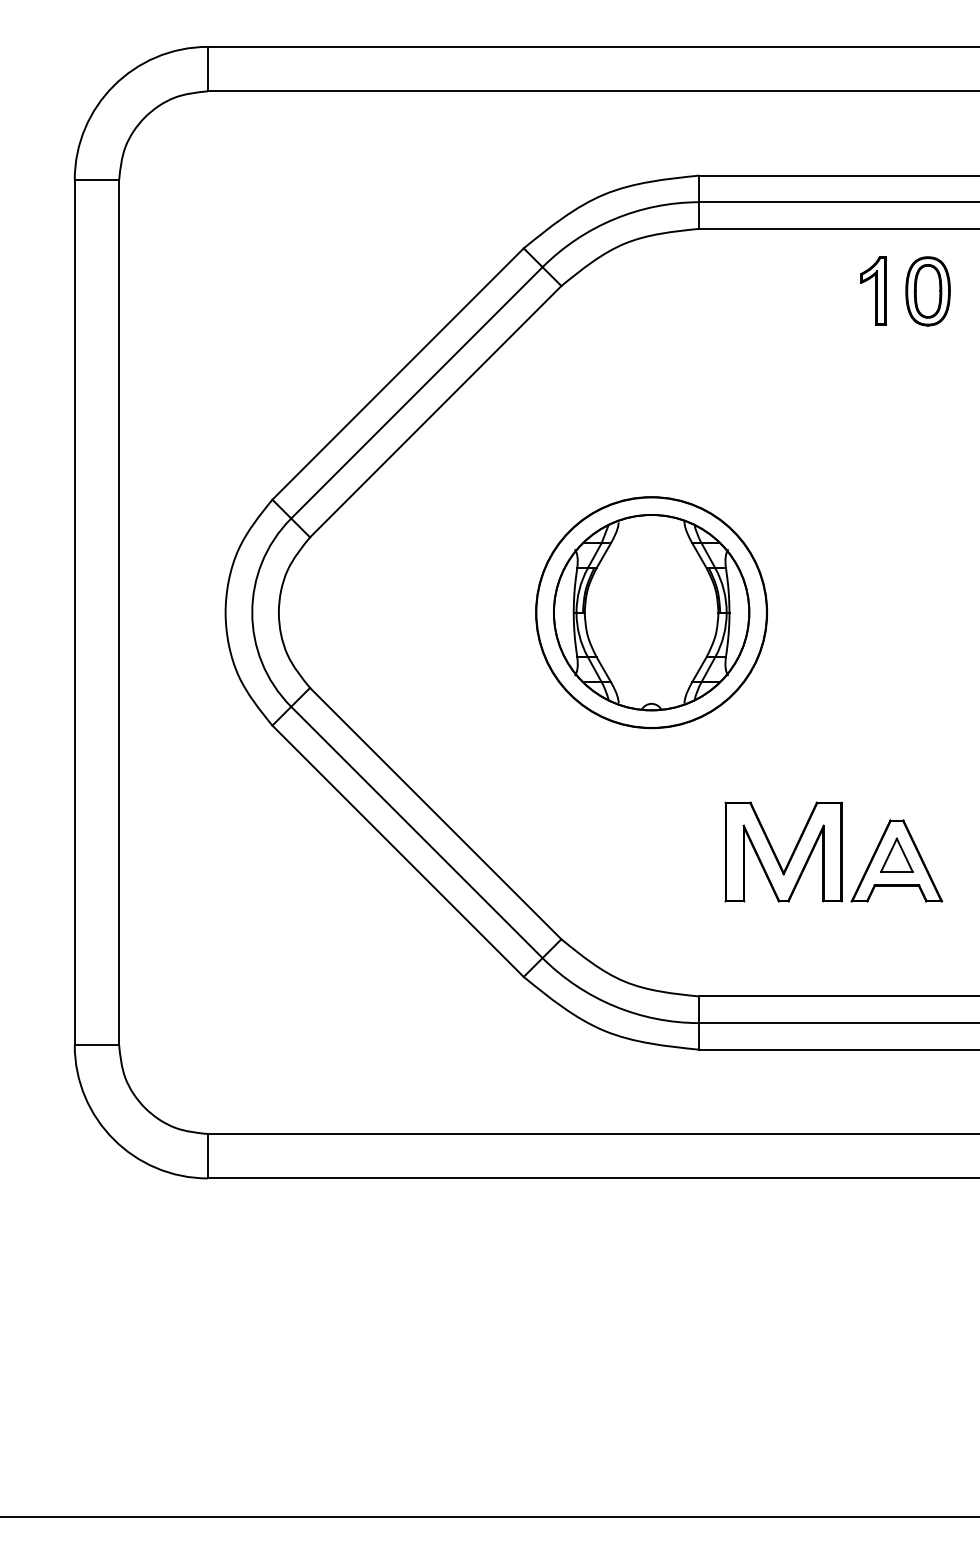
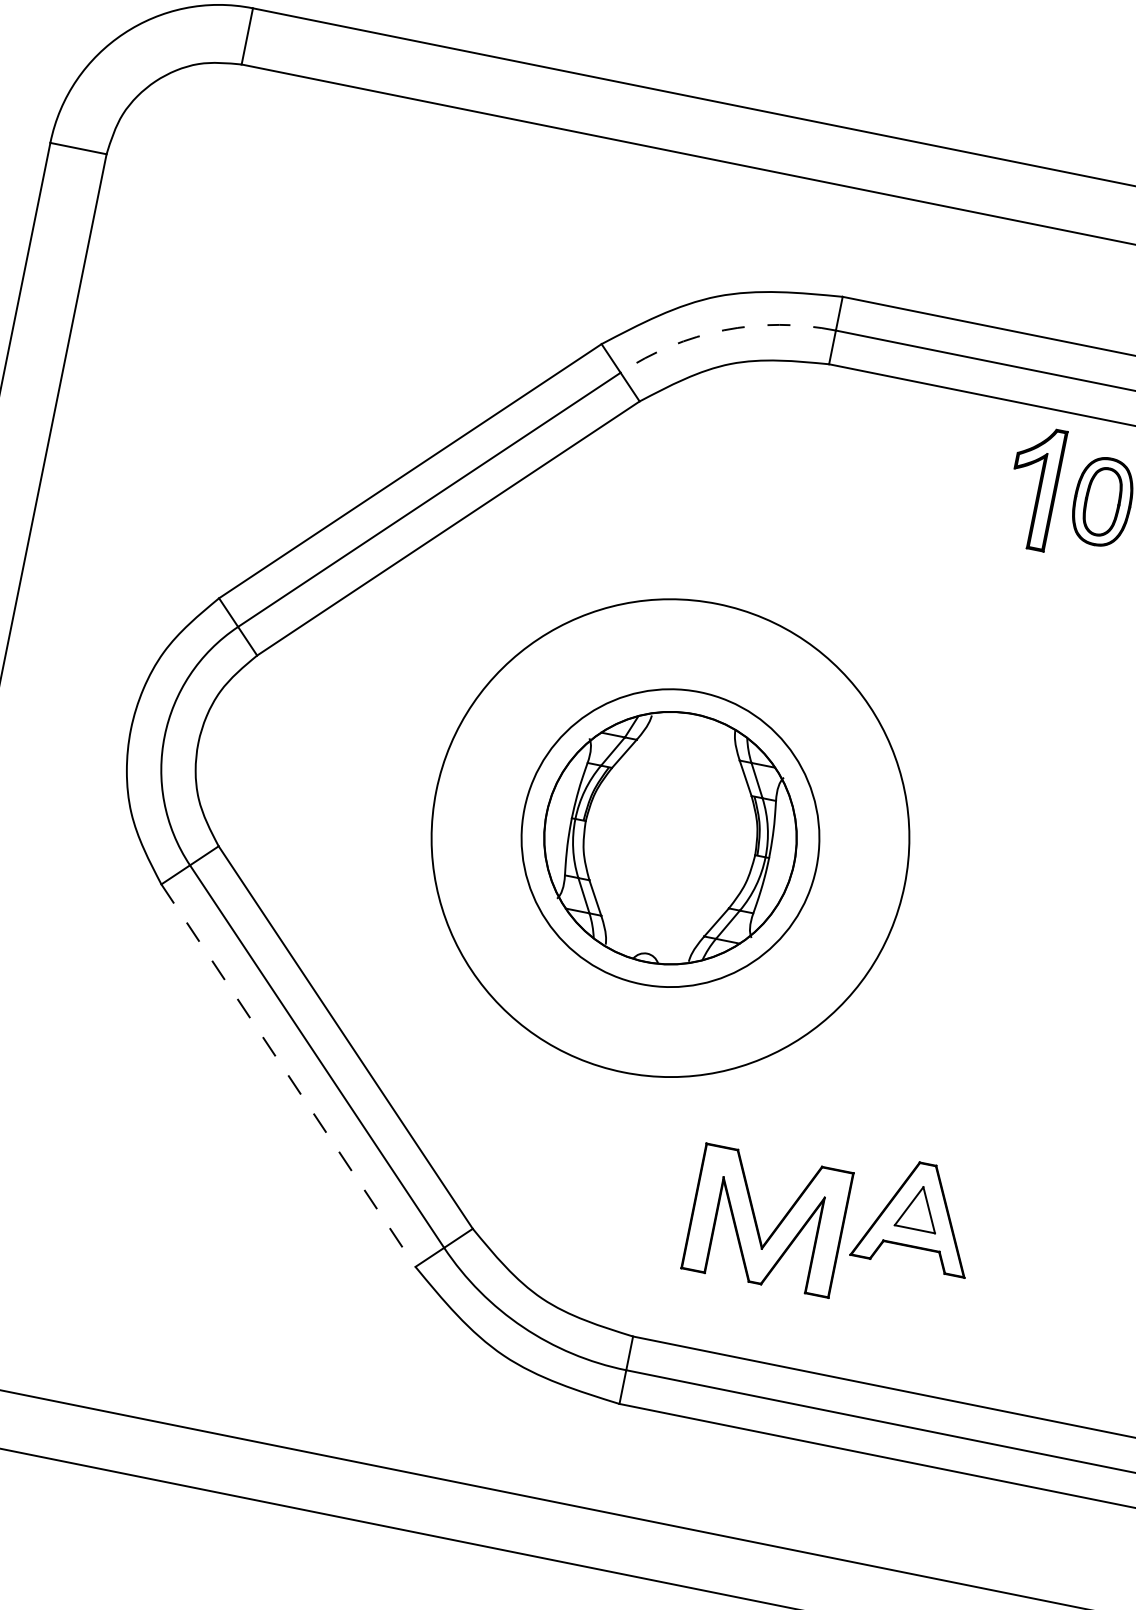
arc: (614, 219) -> (723, 330), solid -> dashed
part: (873, 290) -> (1033, 486), size x1.4
circle: (651, 612) -> (670, 837), size x1.6
line: (398, 851) -> (288, 1076), solid -> dashed
part: (776, 855) -> (757, 1223), moved

